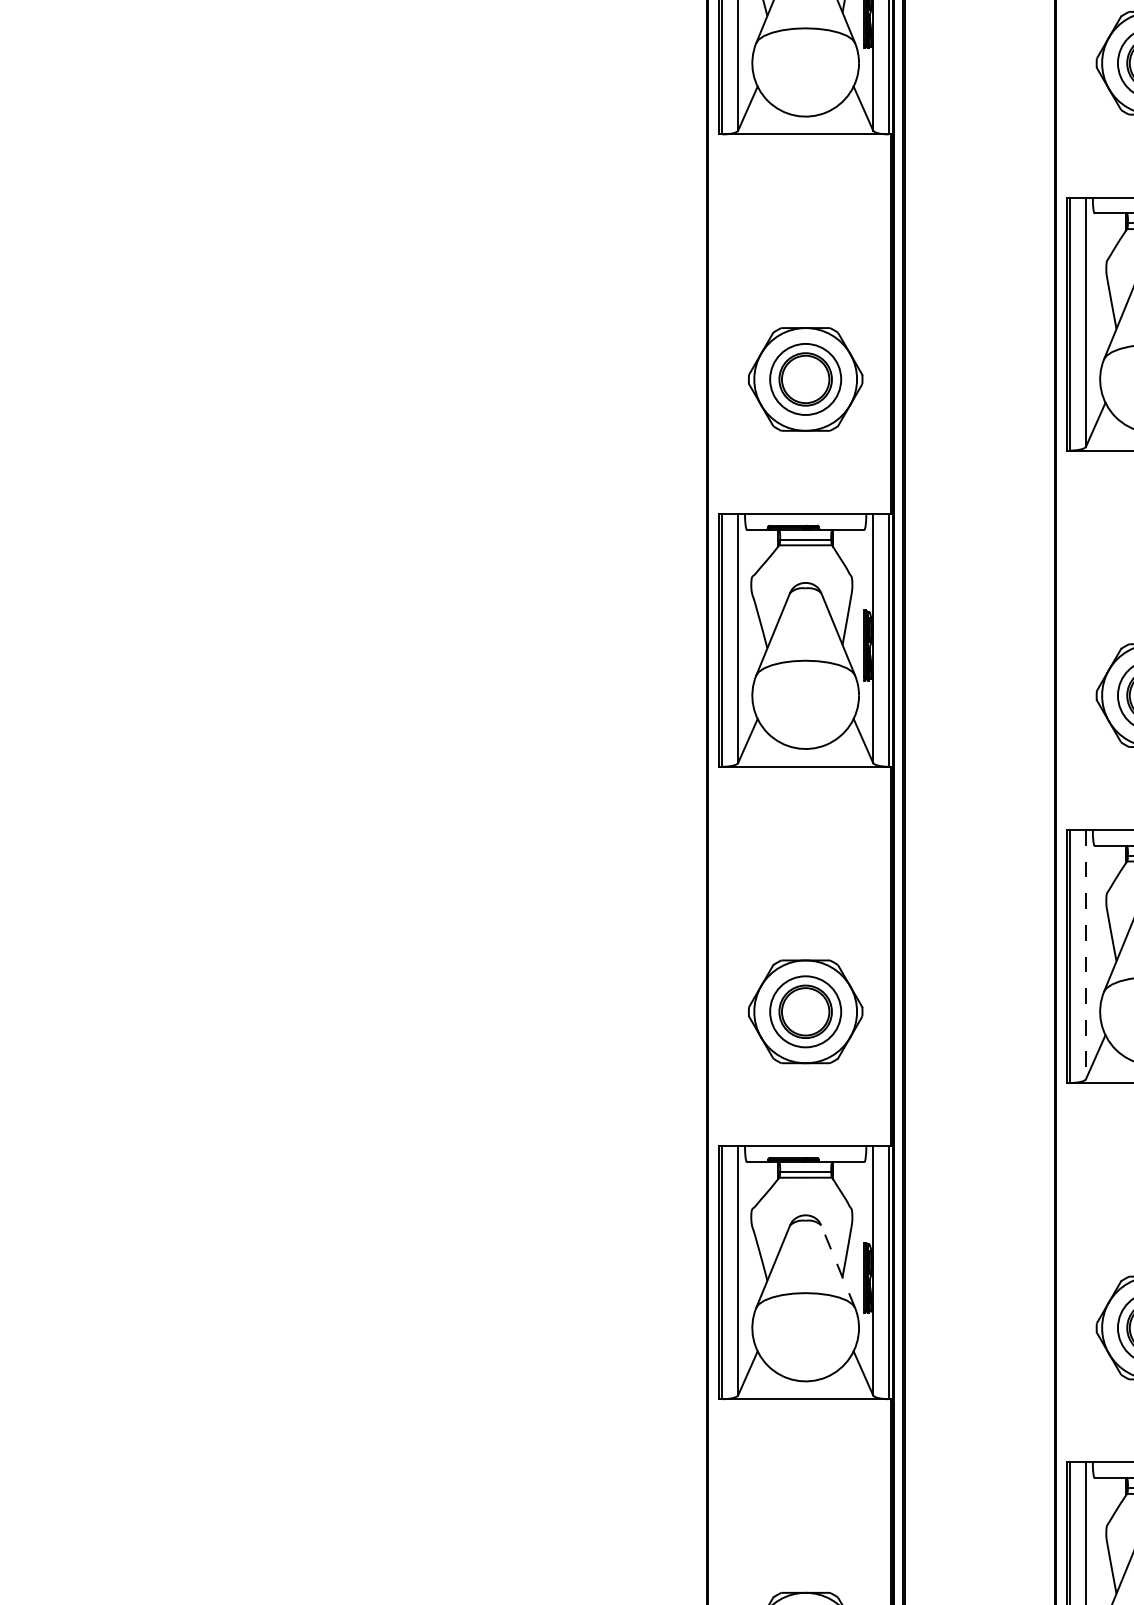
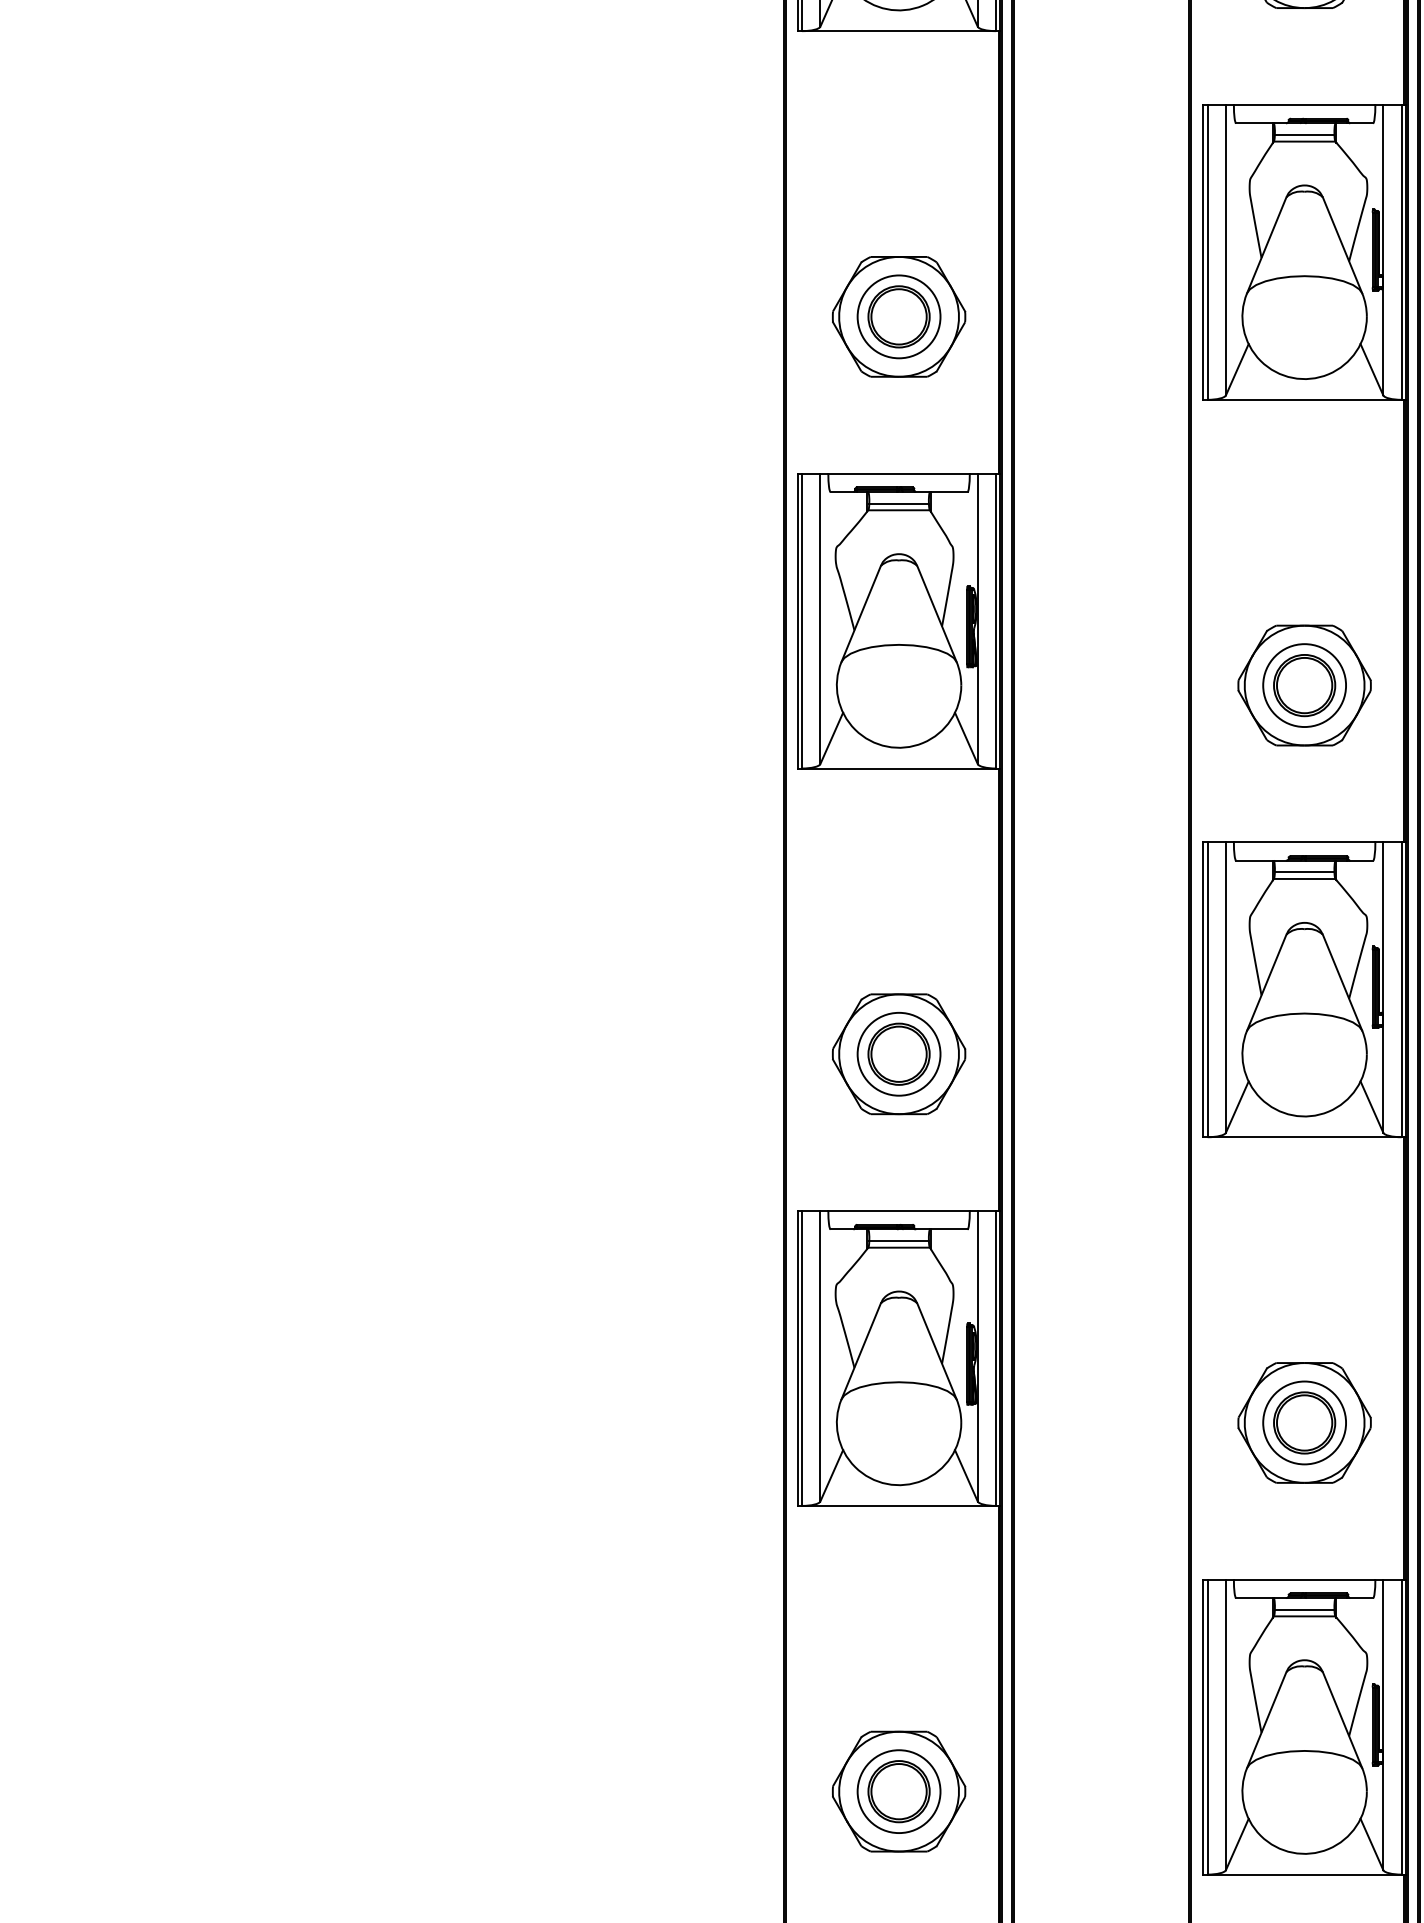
line: (1085, 955) -> (1225, 988), dashed -> solid
line: (837, 1266) -> (936, 1351), dashed -> solid

